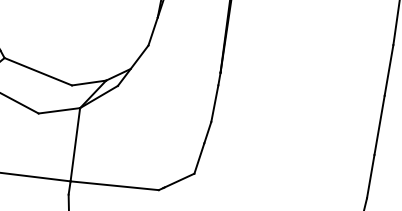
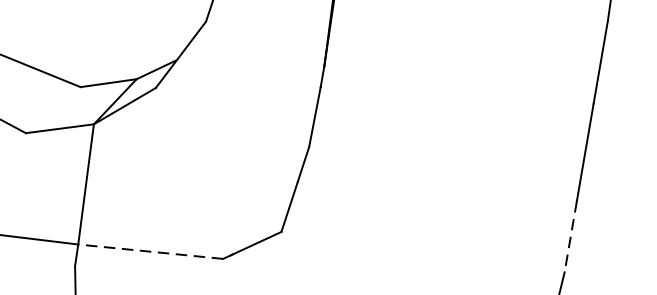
line: (370, 176) -> (570, 236), solid -> dashed
line: (114, 185) -> (150, 251), solid -> dashed

